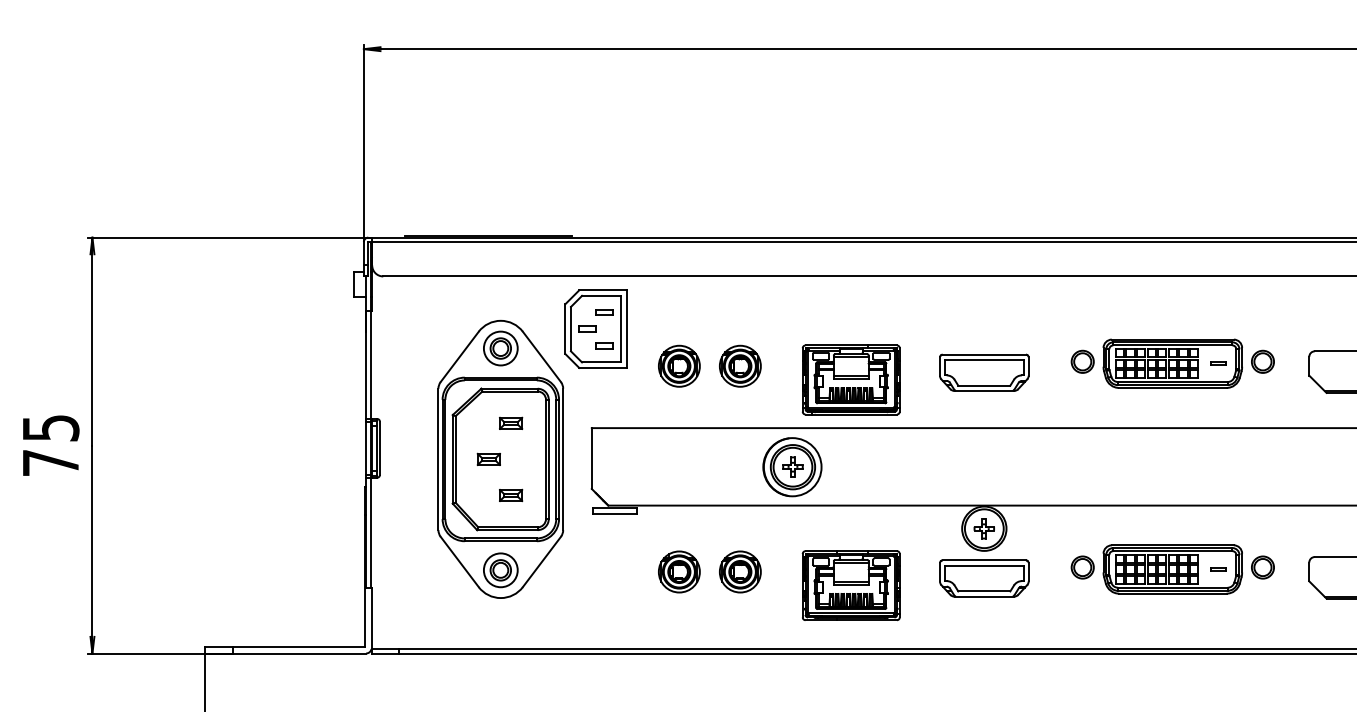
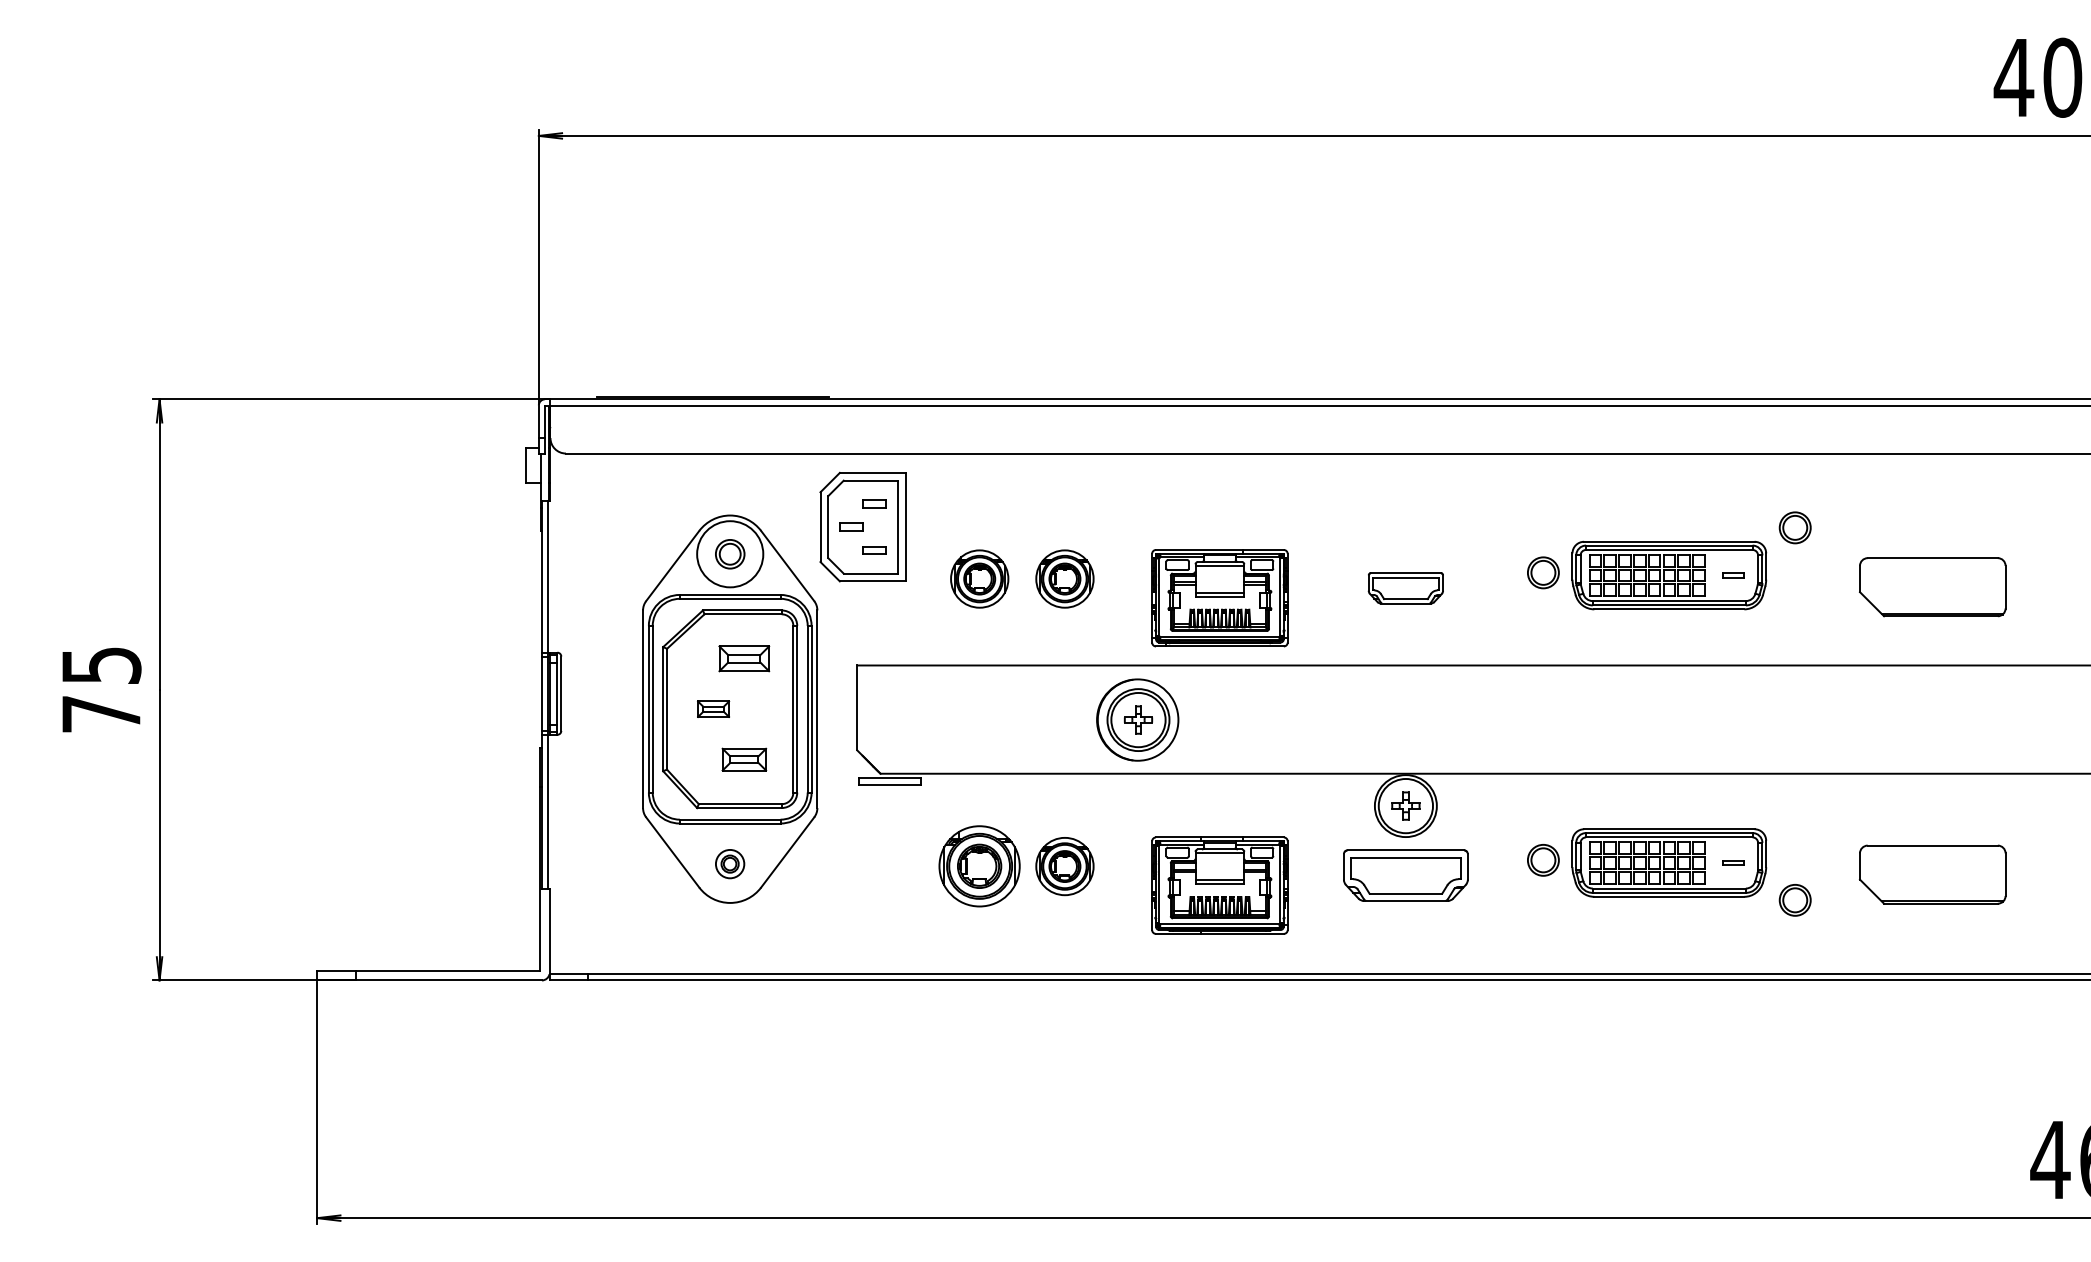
circle: (500, 347) -> (729, 553), size x1.4
part: (1262, 361) -> (1794, 527), moved
part: (984, 373) -> (1405, 588), size x0.6
part: (511, 423) -> (744, 658), size x1.6
part: (511, 495) -> (744, 759), size x1.4
part: (1262, 567) -> (1794, 900), moved
part: (500, 569) -> (729, 863), size x0.6
part: (679, 571) -> (979, 866), size x1.4

